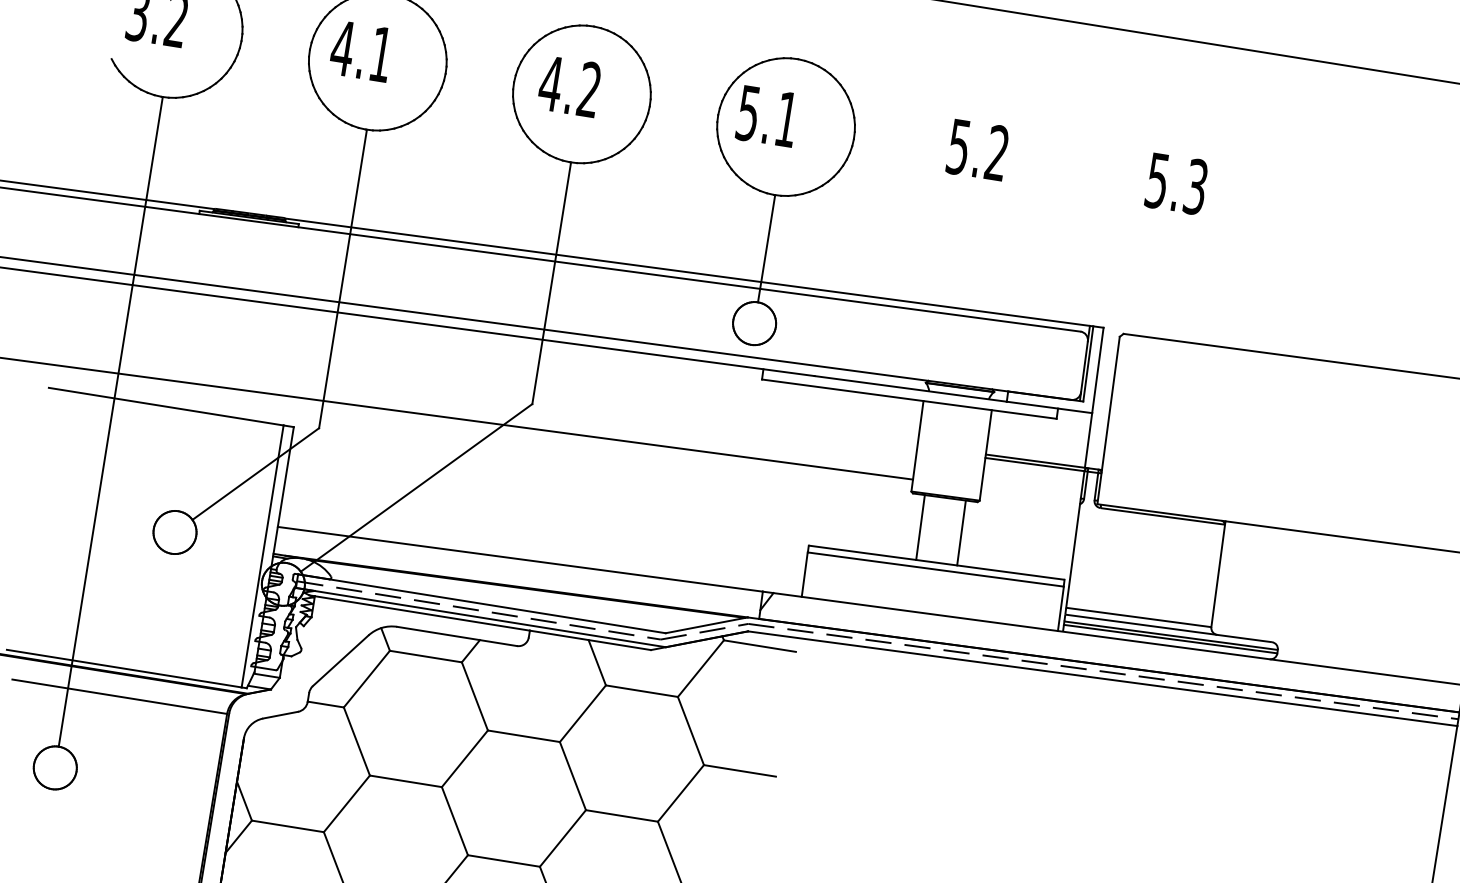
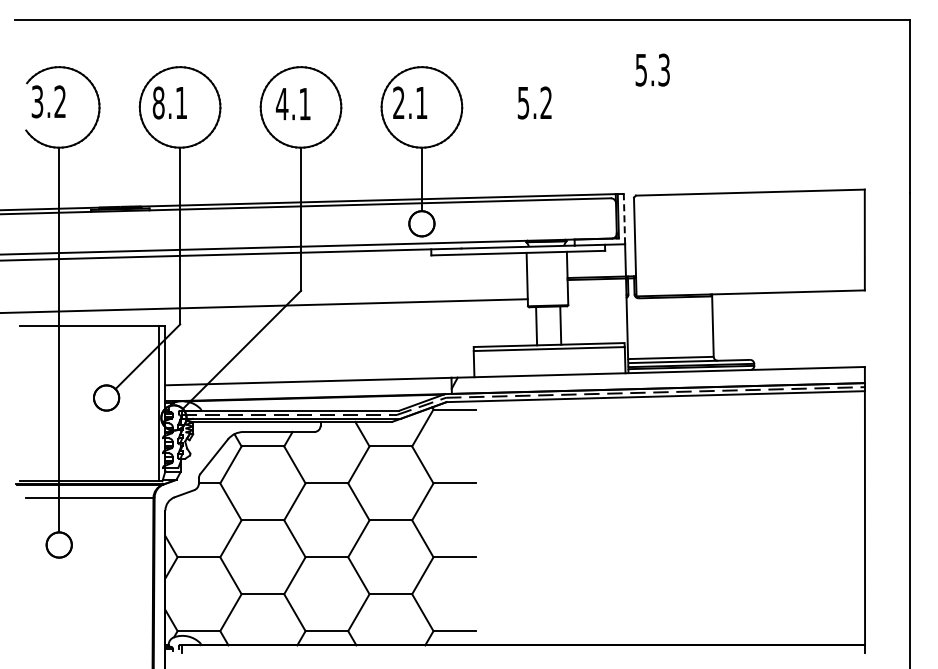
text: (342, 47) -> (158, 102), 4.1 -> 8.1
text: (588, 88) -> (304, 103), 4.2 -> 4.1
text: (747, 112) -> (398, 102), 5.1 -> 2.1
text: (1176, 182) -> (652, 69), moved
line: (1098, 369) -> (624, 218), solid -> dashed

